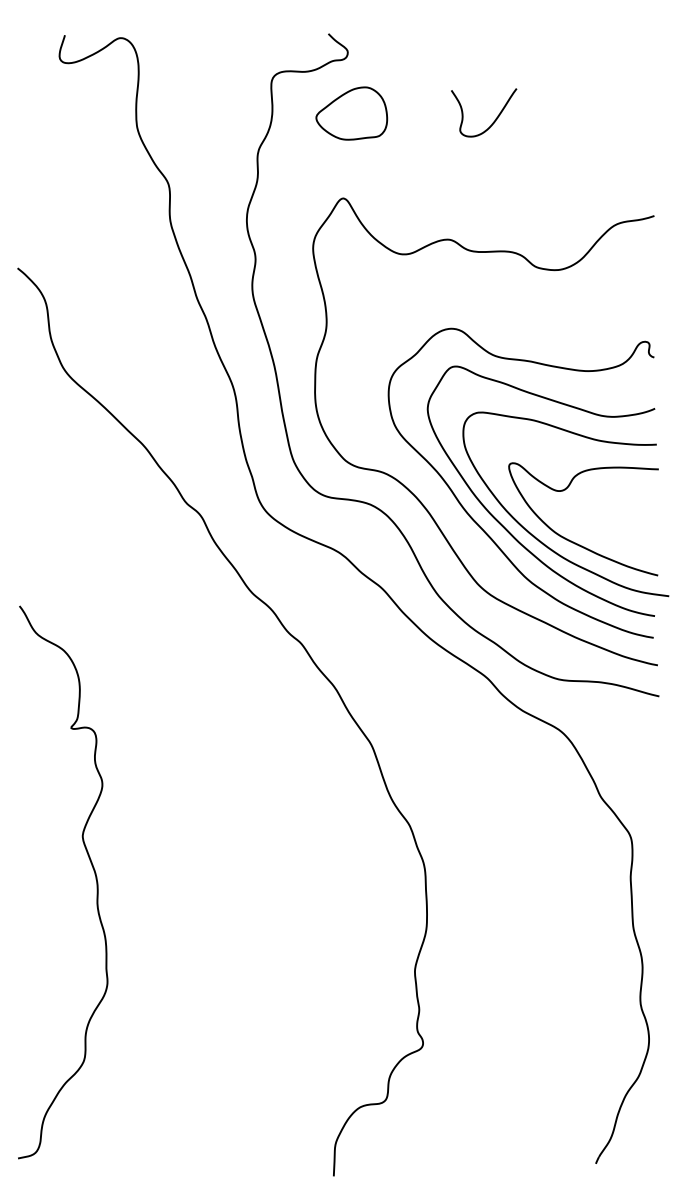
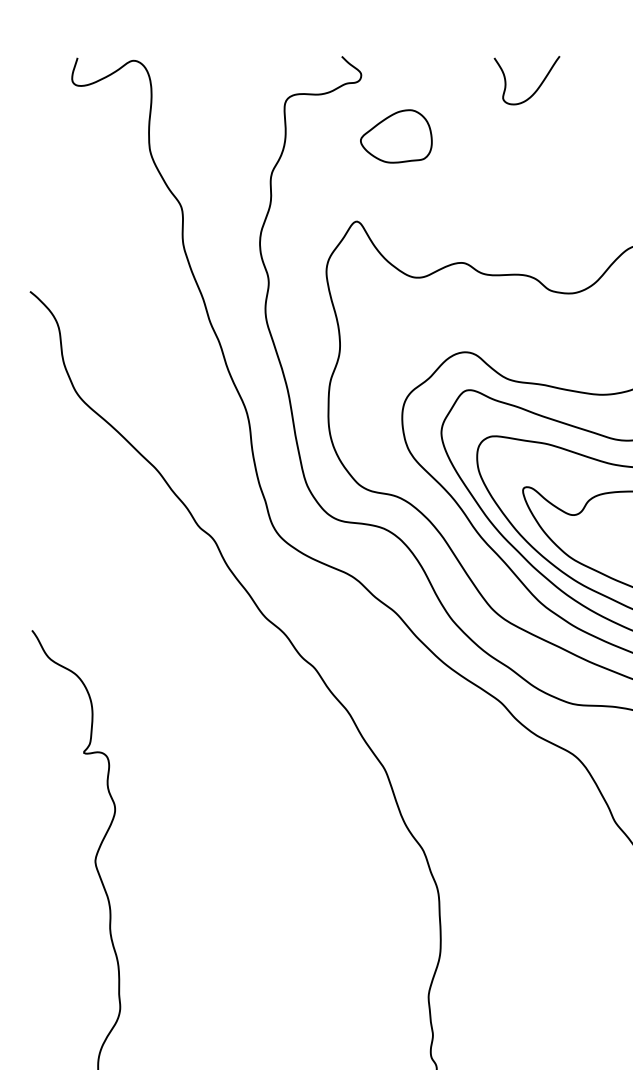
part: (351, 113) -> (396, 136), moved
curve: (495, 118) -> (538, 86), moved

